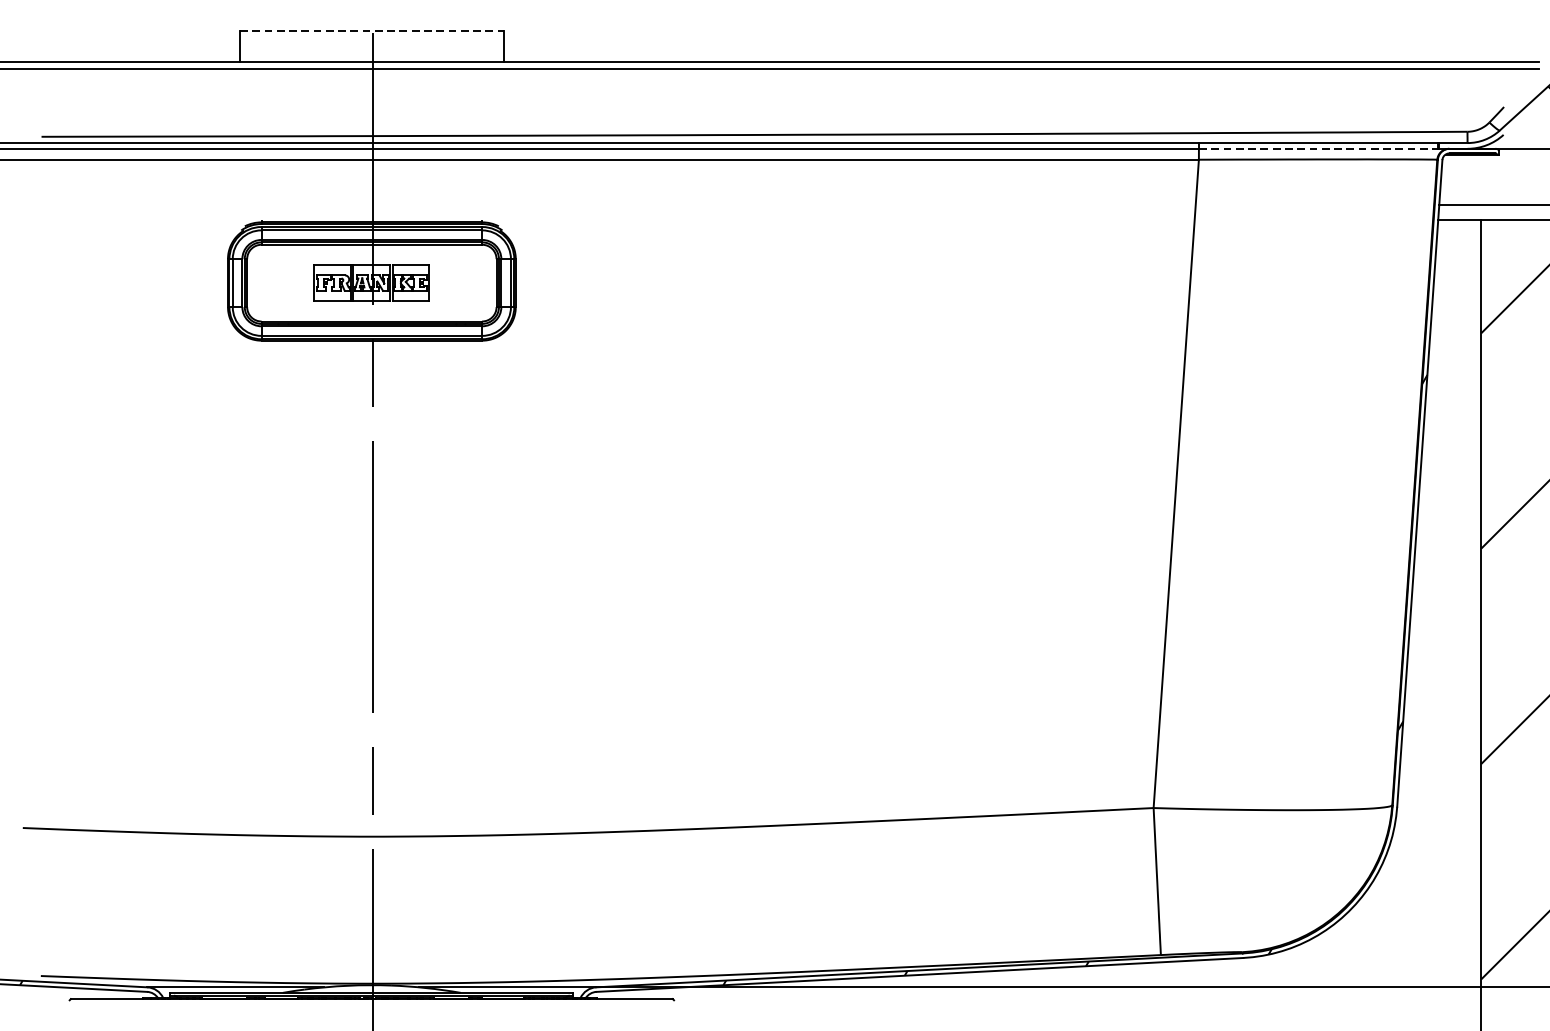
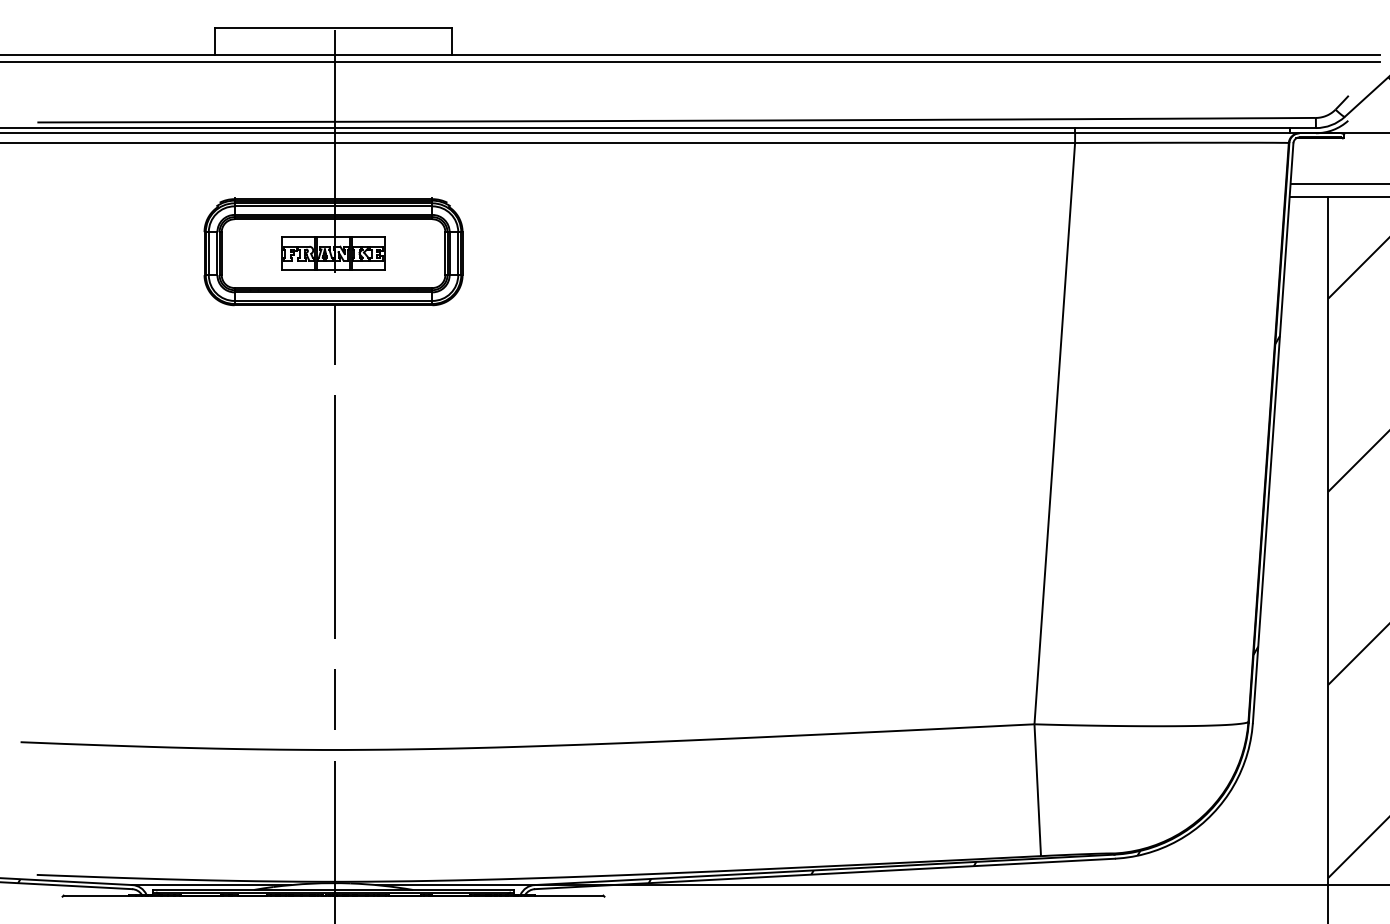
line: (372, 30) -> (334, 27), dashed -> solid
line: (1318, 149) -> (1182, 133), dashed -> solid

